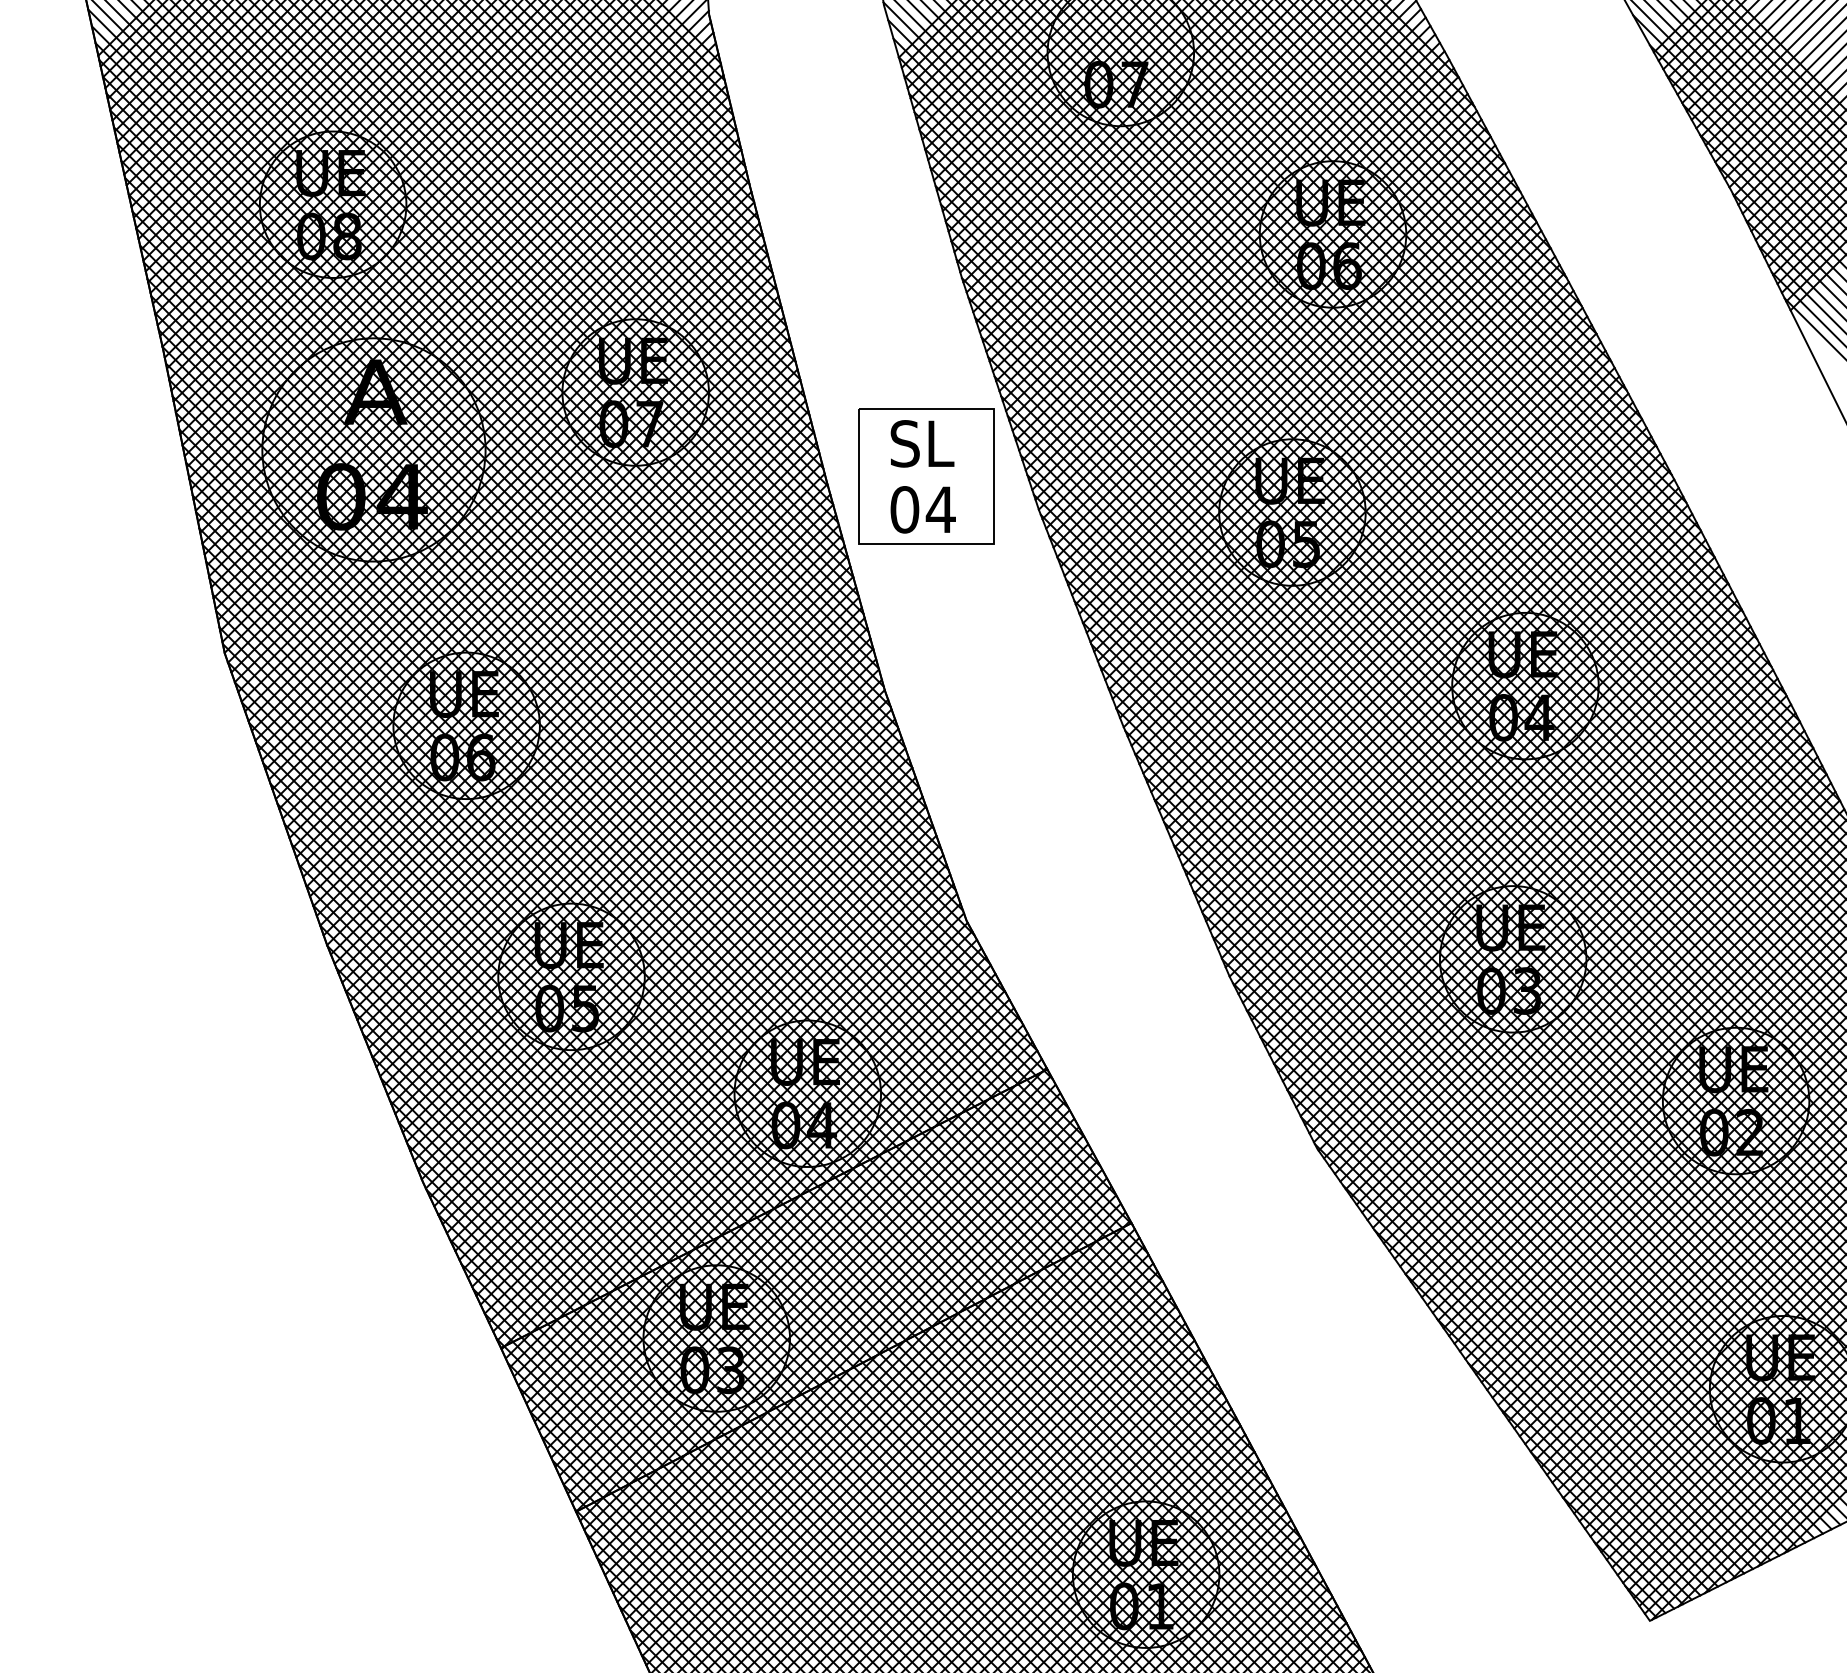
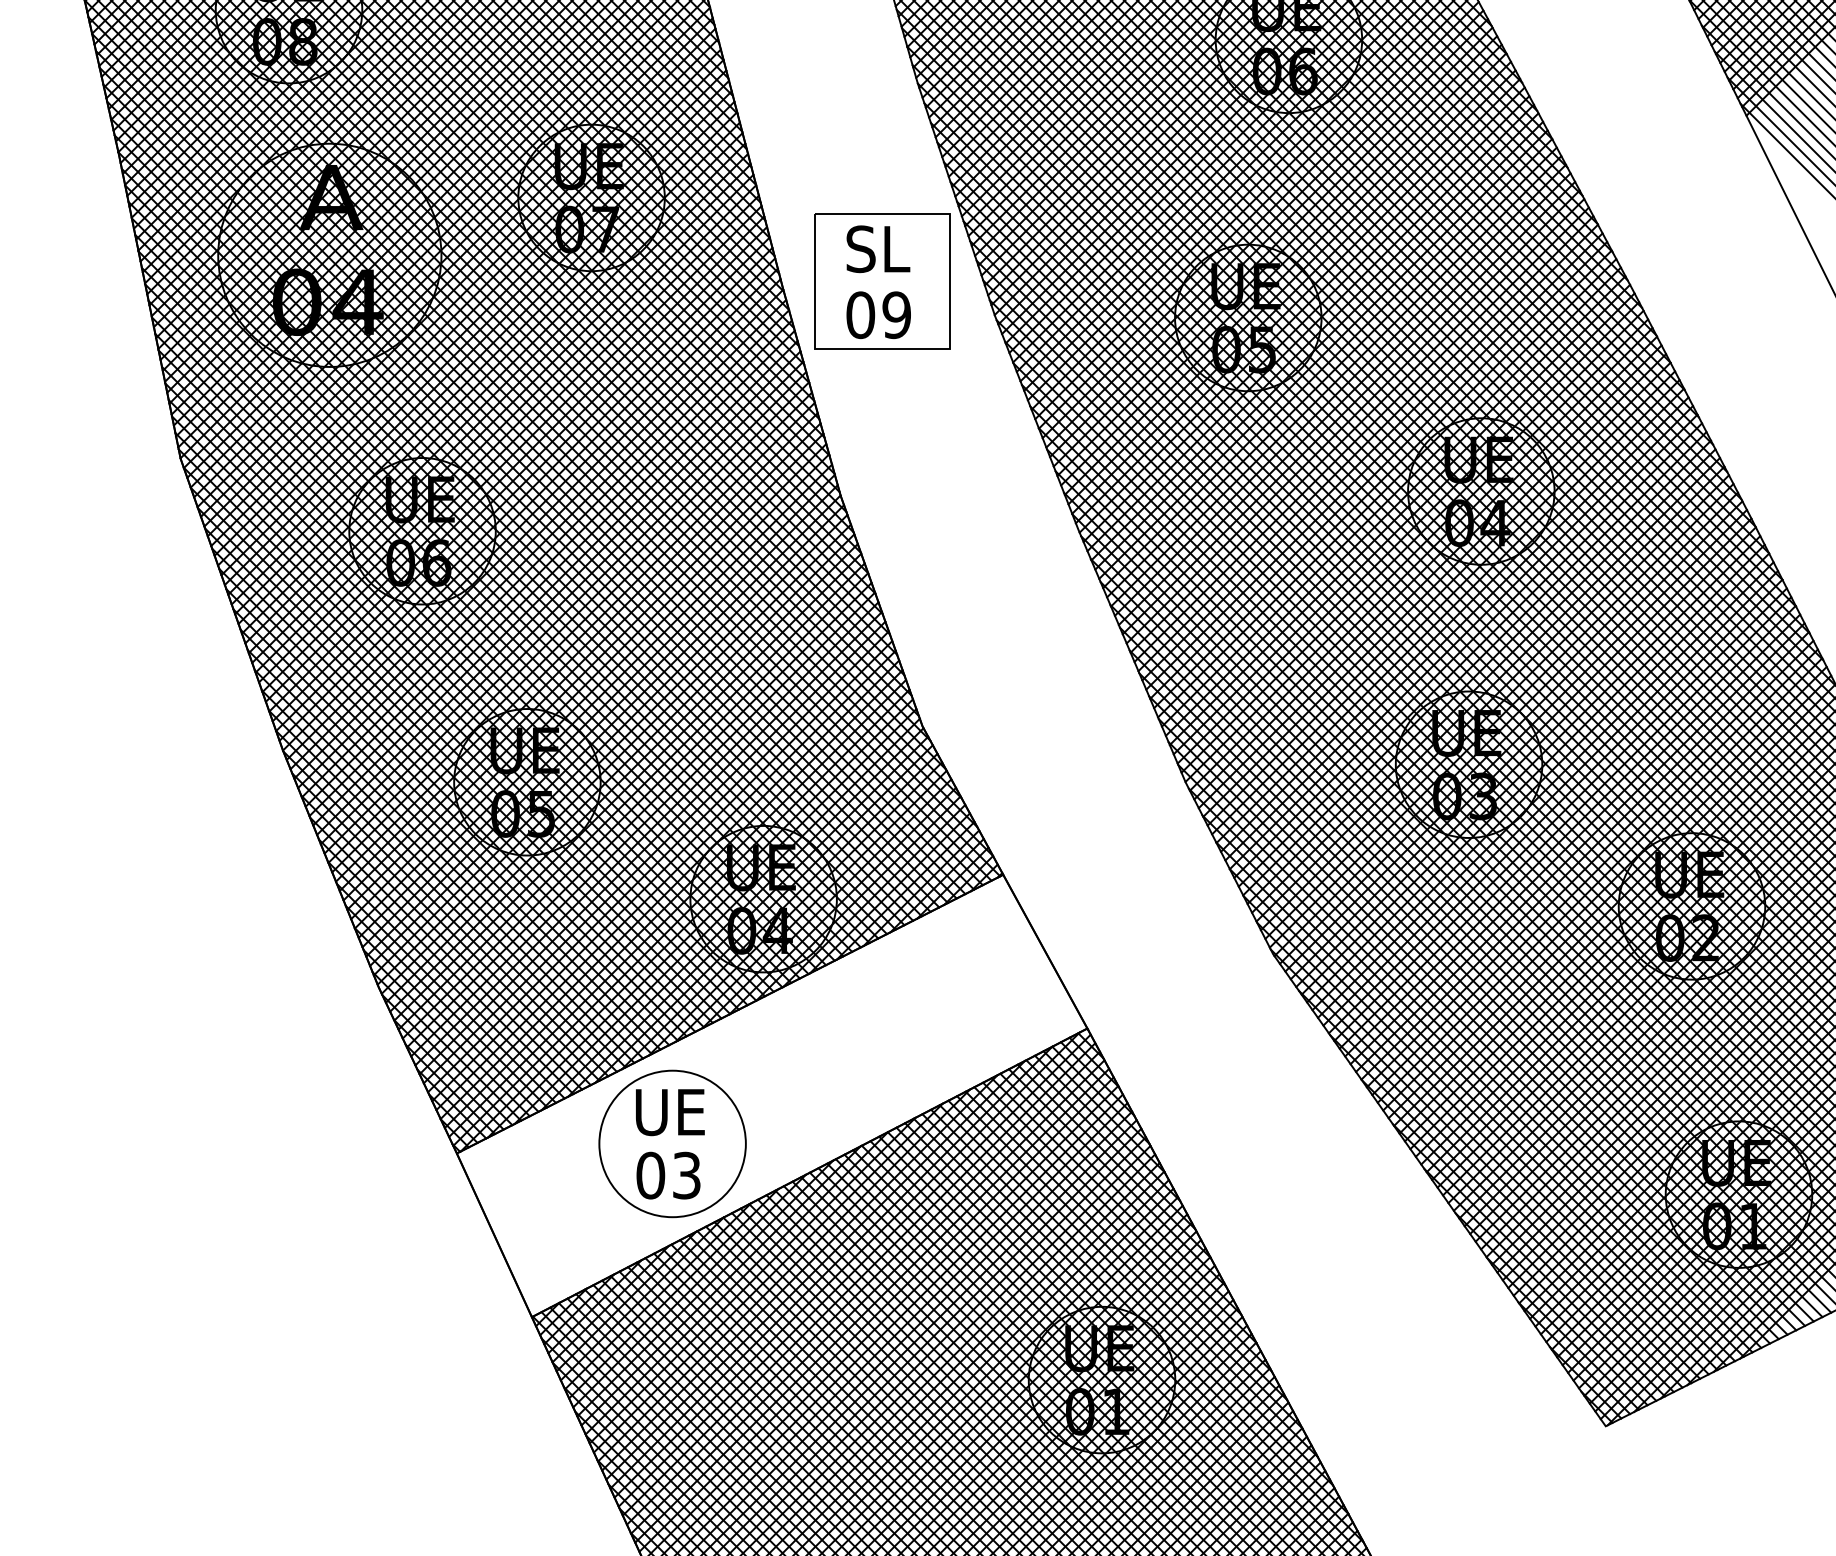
text: (940, 509) -> (896, 314), 04 -> 09
hatch: (816, 1290) -> (772, 1095), removed

